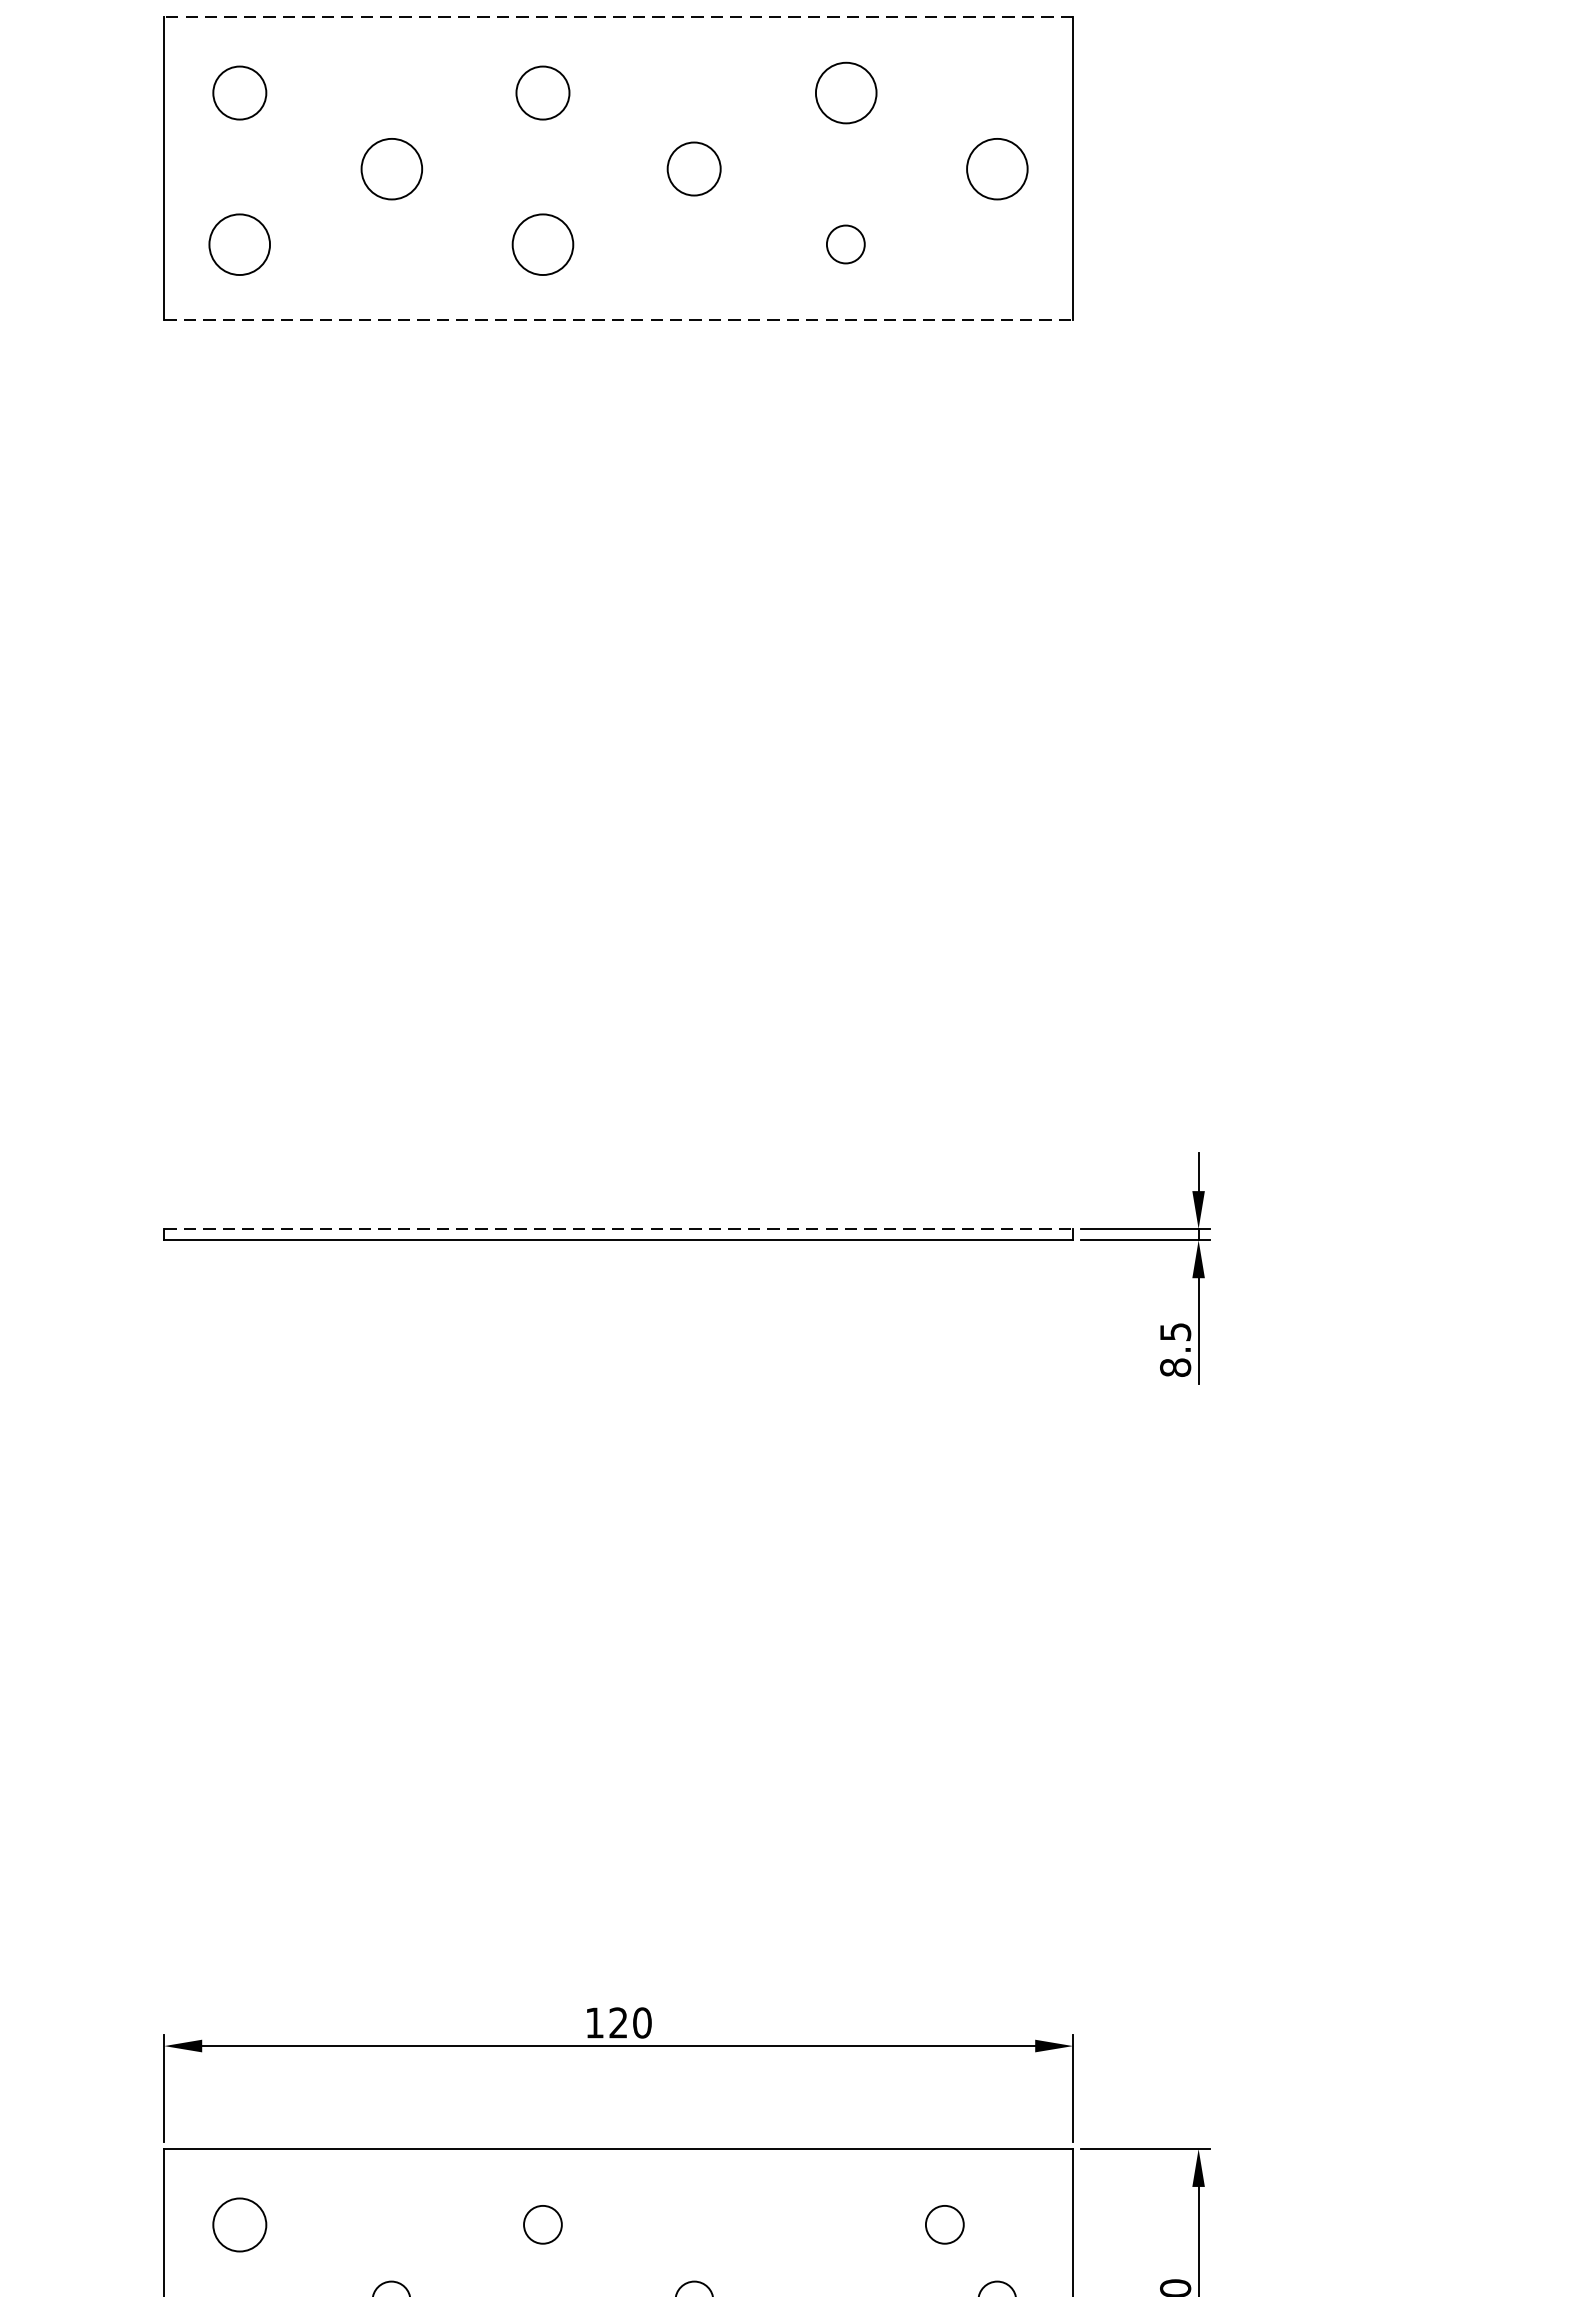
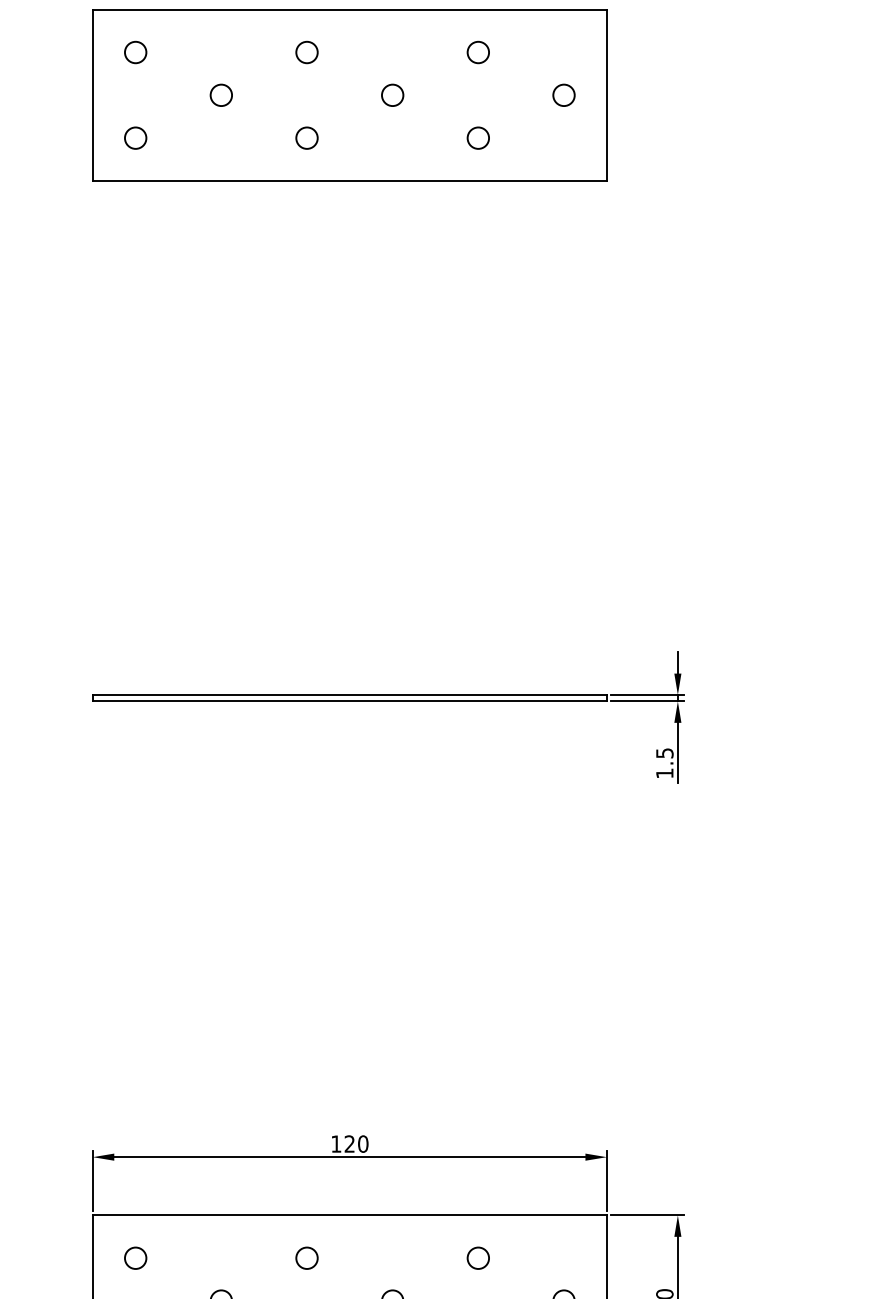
line: (618, 16) -> (349, 9), dashed -> solid
circle: (239, 93) -> (135, 52), size x0.71
circle: (542, 93) -> (306, 52), size x0.71
circle: (844, 93) -> (477, 52), size x0.62
circle: (389, 167) -> (220, 94), size x0.62
circle: (694, 167) -> (392, 94), size x0.71
circle: (996, 167) -> (563, 94), size x0.62
circle: (239, 243) -> (135, 137), size x0.62
circle: (542, 243) -> (306, 137), size x0.62
line: (618, 321) -> (349, 181), dashed -> solid
line: (618, 1229) -> (349, 695), dashed -> solid
text: (1174, 1367) -> (664, 773), 8.5 -> 1.5
circle: (239, 2223) -> (135, 1257), size x0.71
circle: (943, 2223) -> (477, 1257), moved

